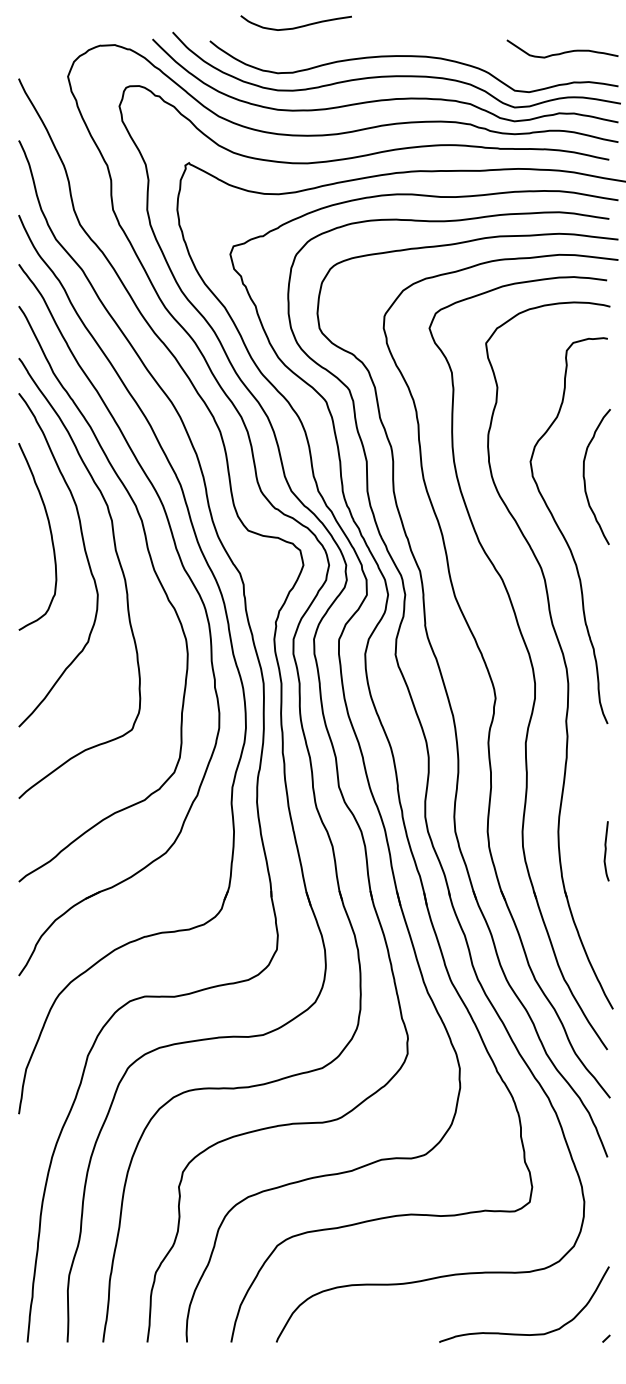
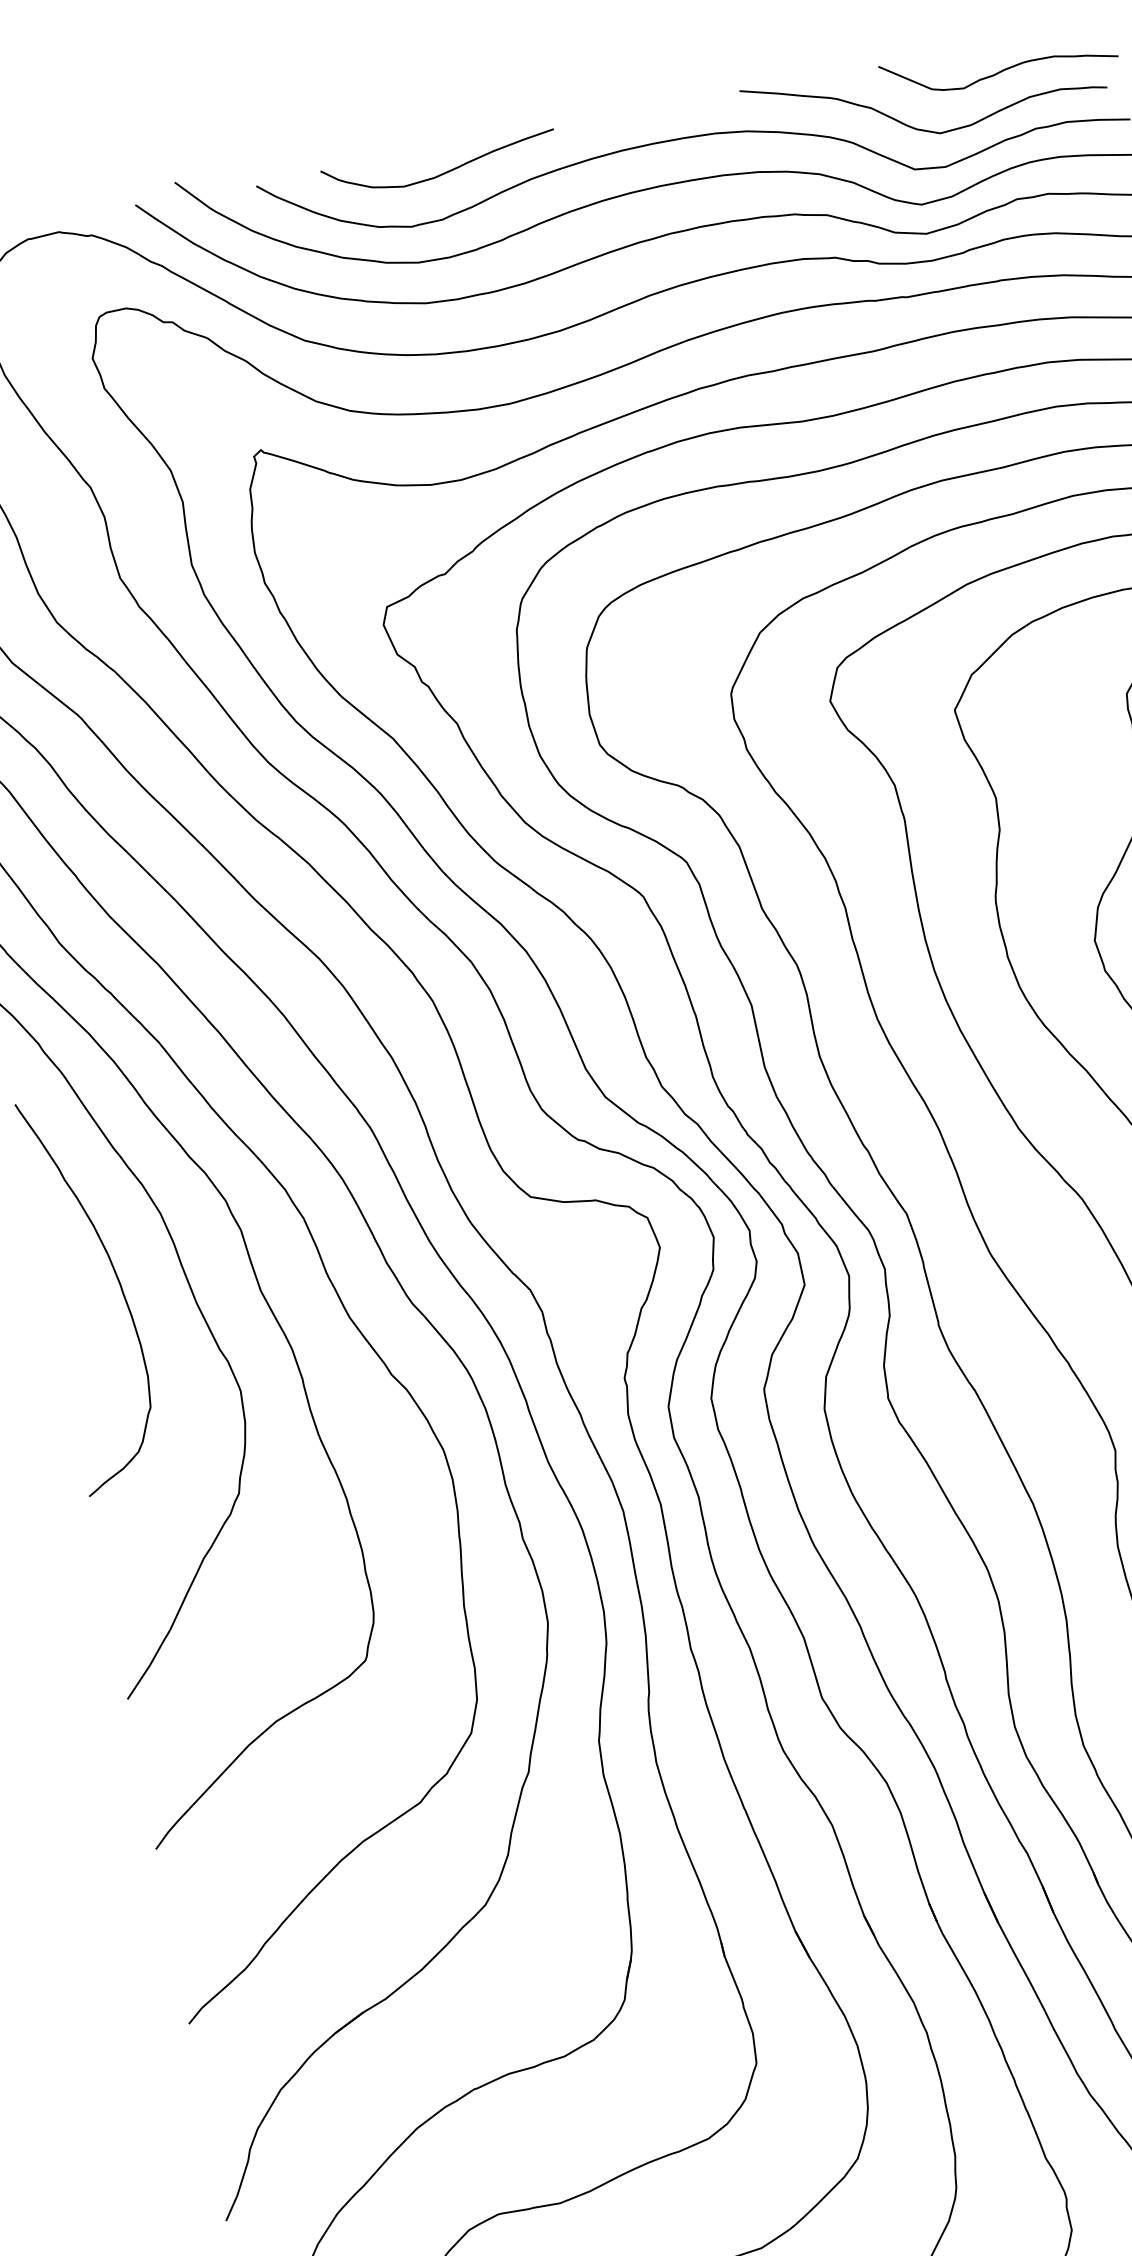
curve: (296, 26) -> (441, 171), moved
curve: (518, 70) -> (914, 125), added

